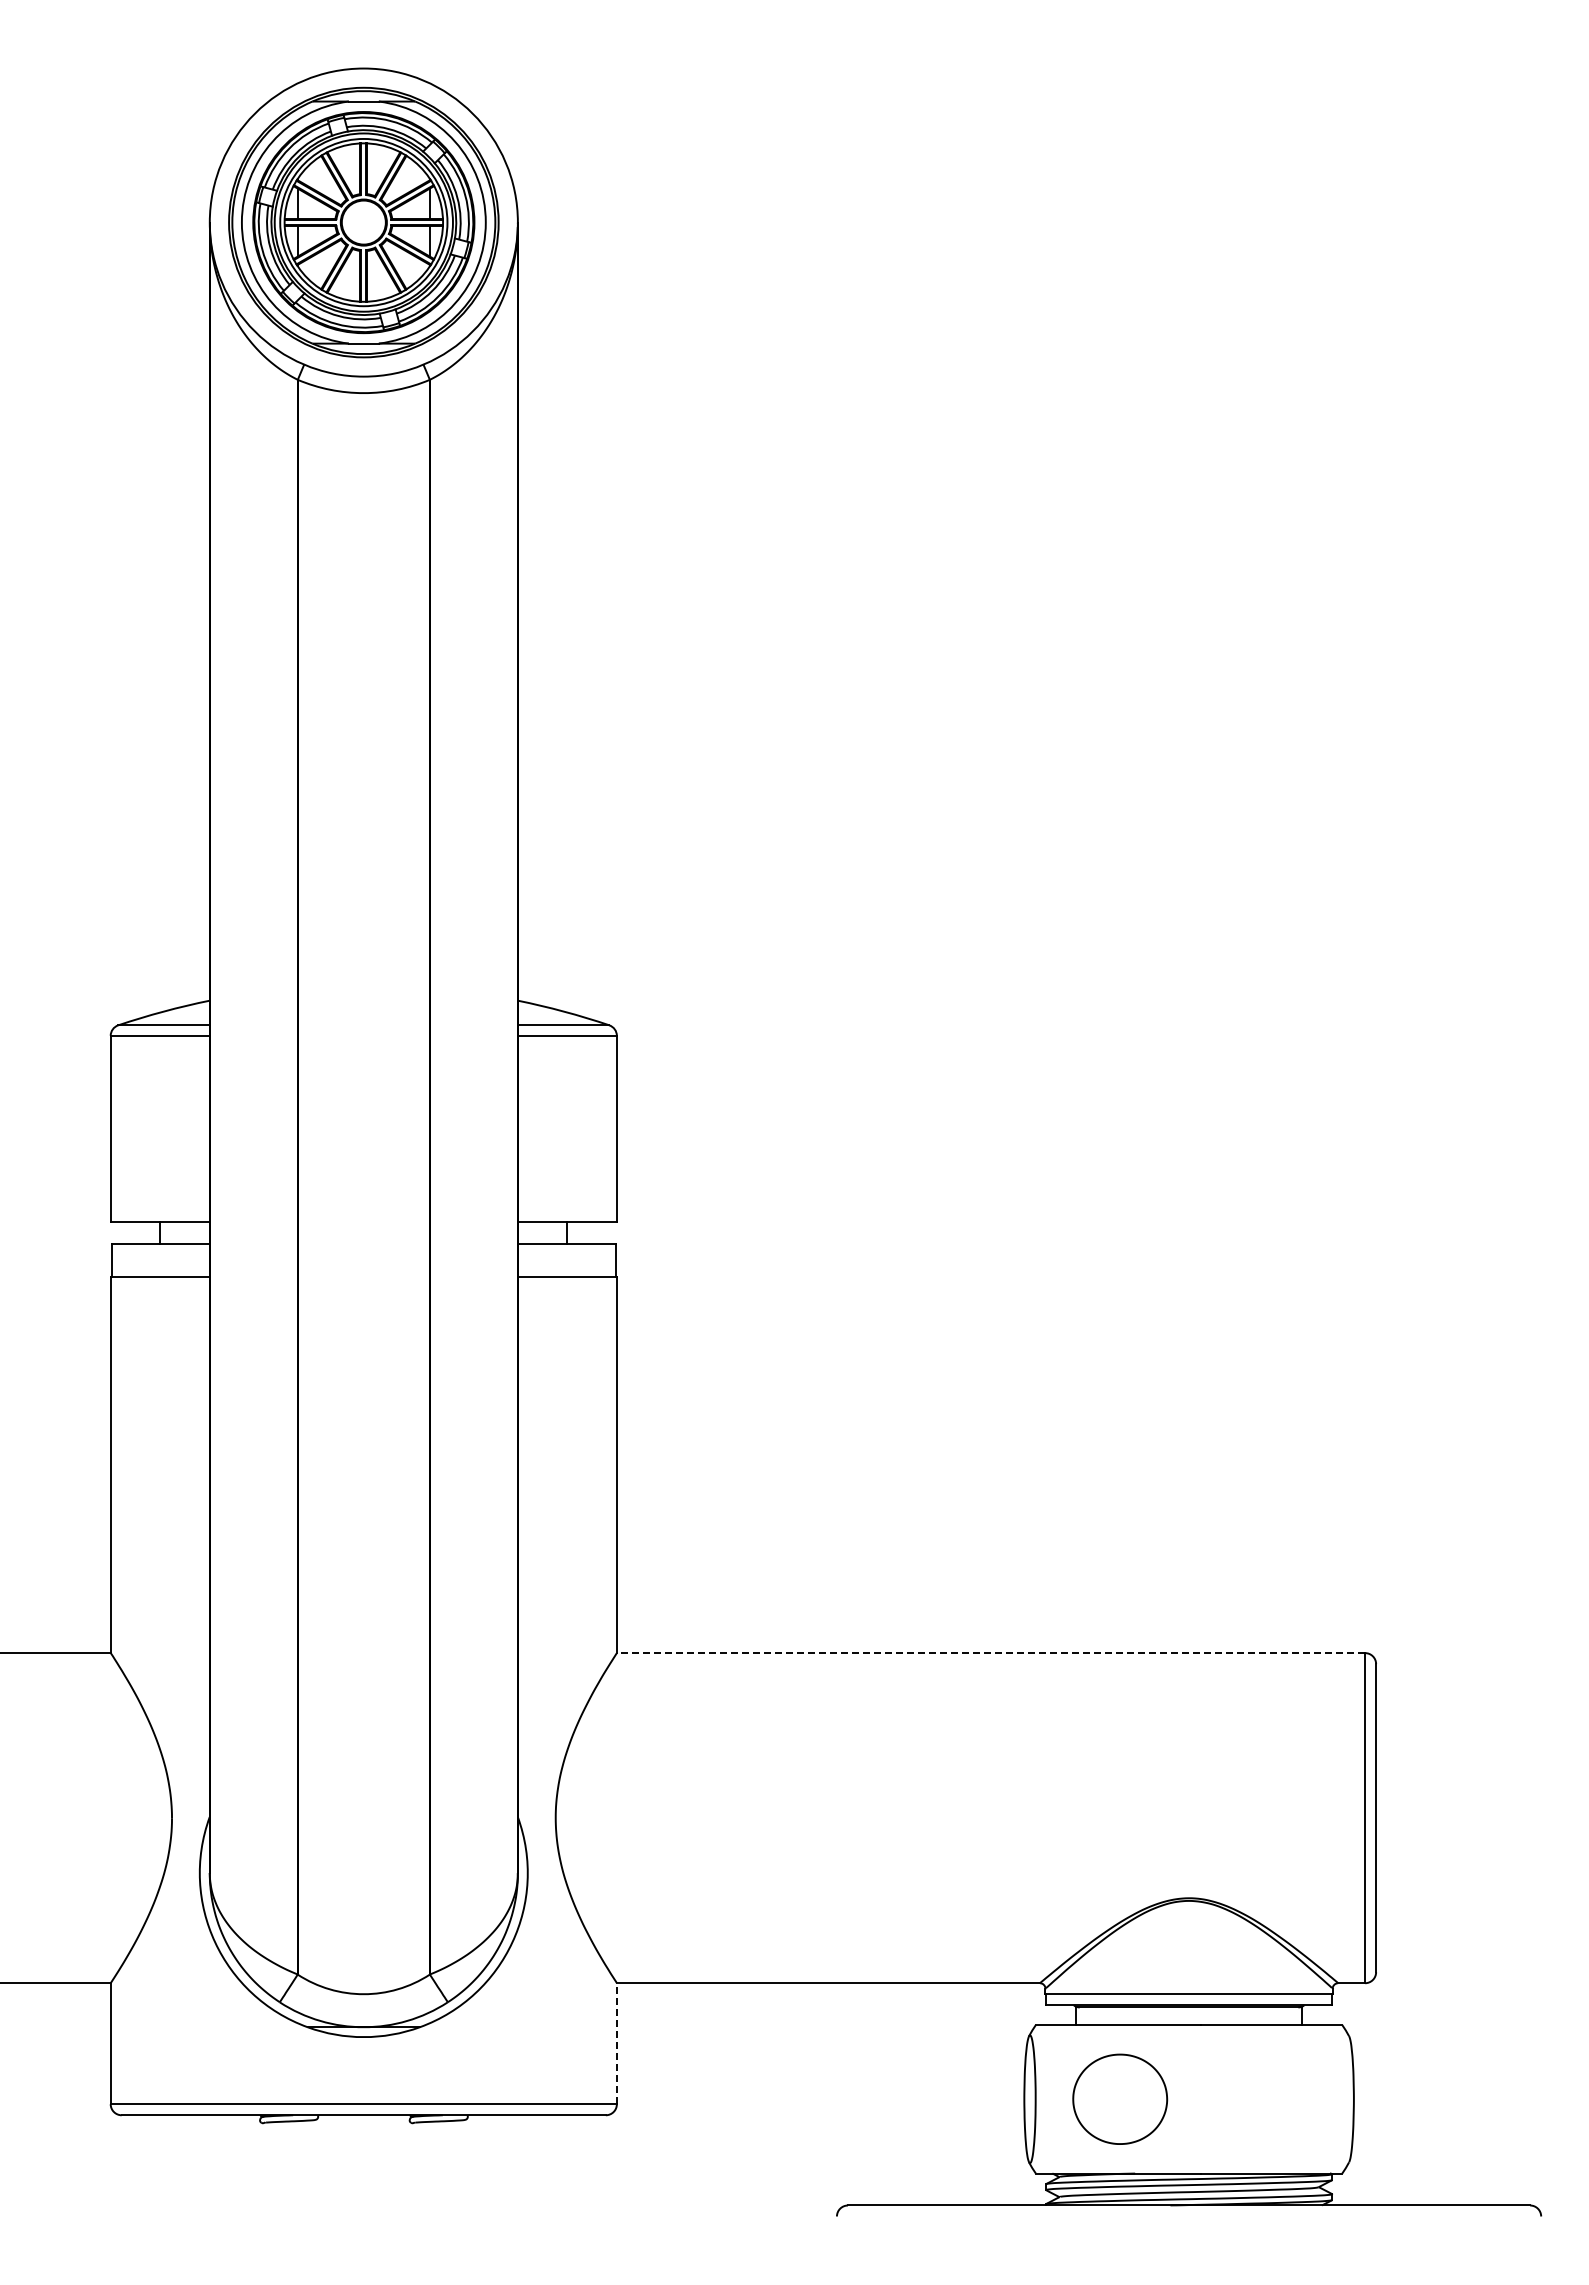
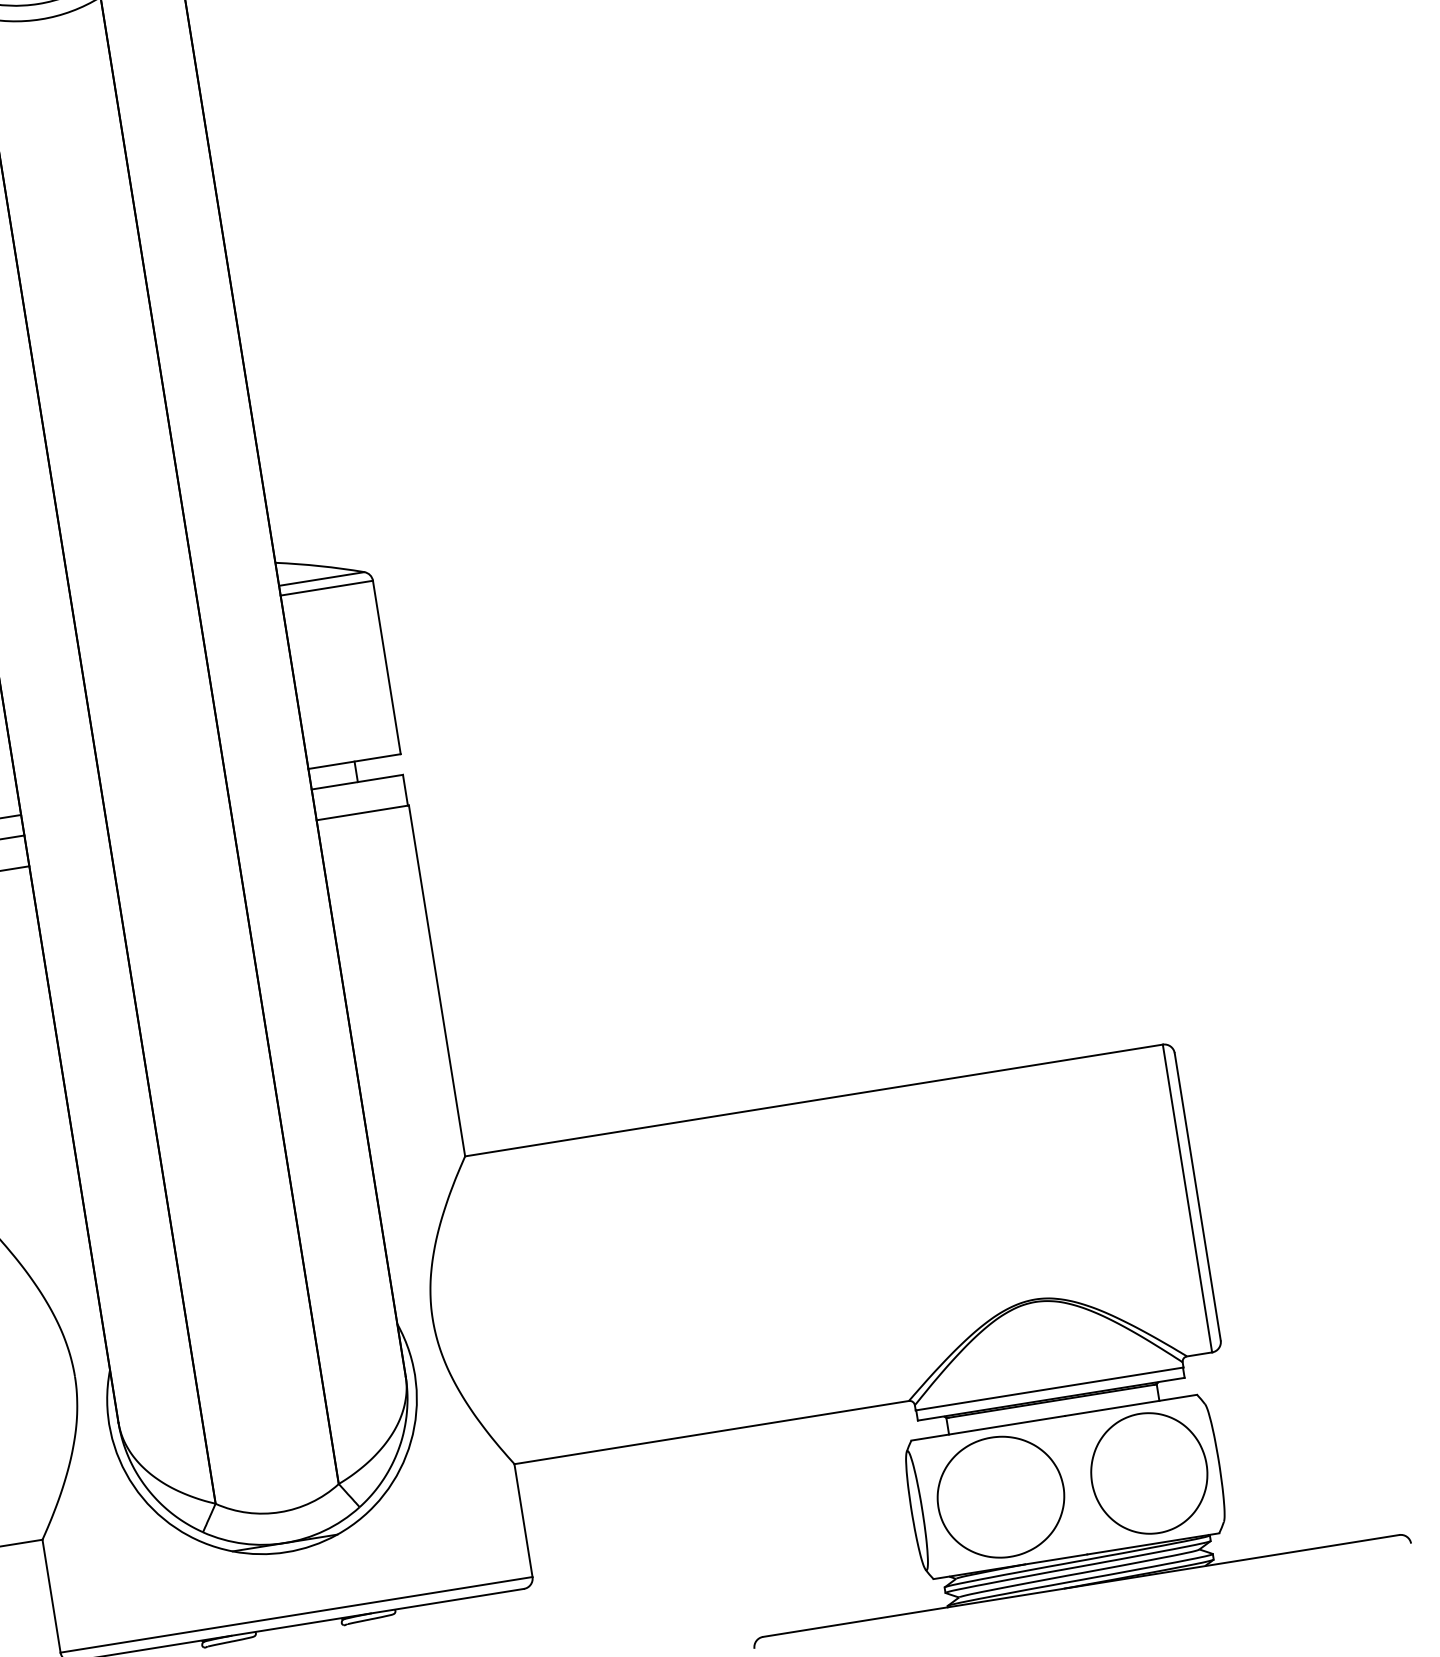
line: (990, 1653) -> (813, 1100), dashed -> solid
line: (616, 2043) -> (523, 1520), dashed -> solid
part: (1278, 2098) -> (1148, 1472), added
part: (1120, 2099) -> (1001, 1497), size x1.43

